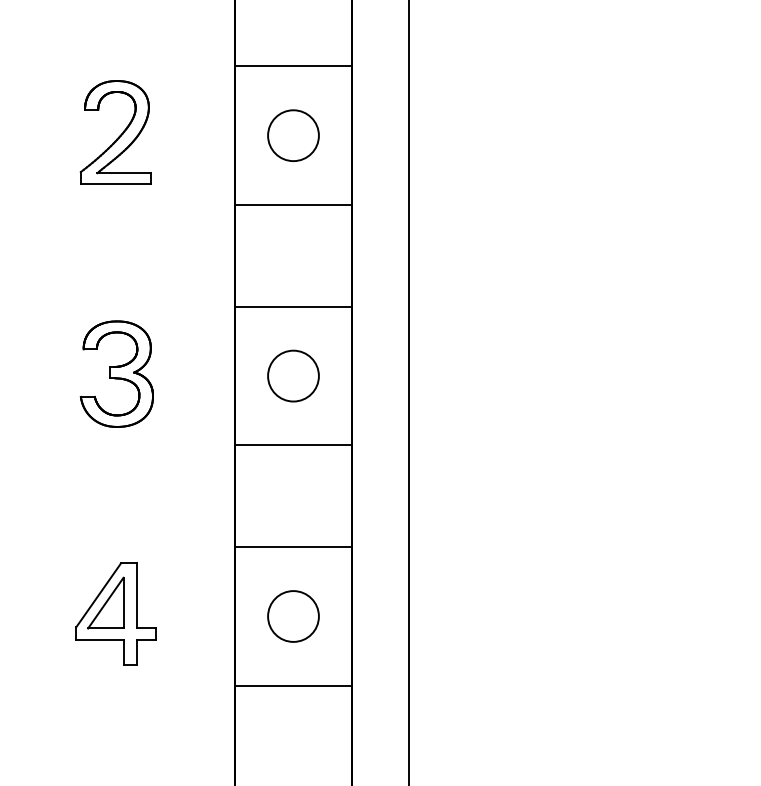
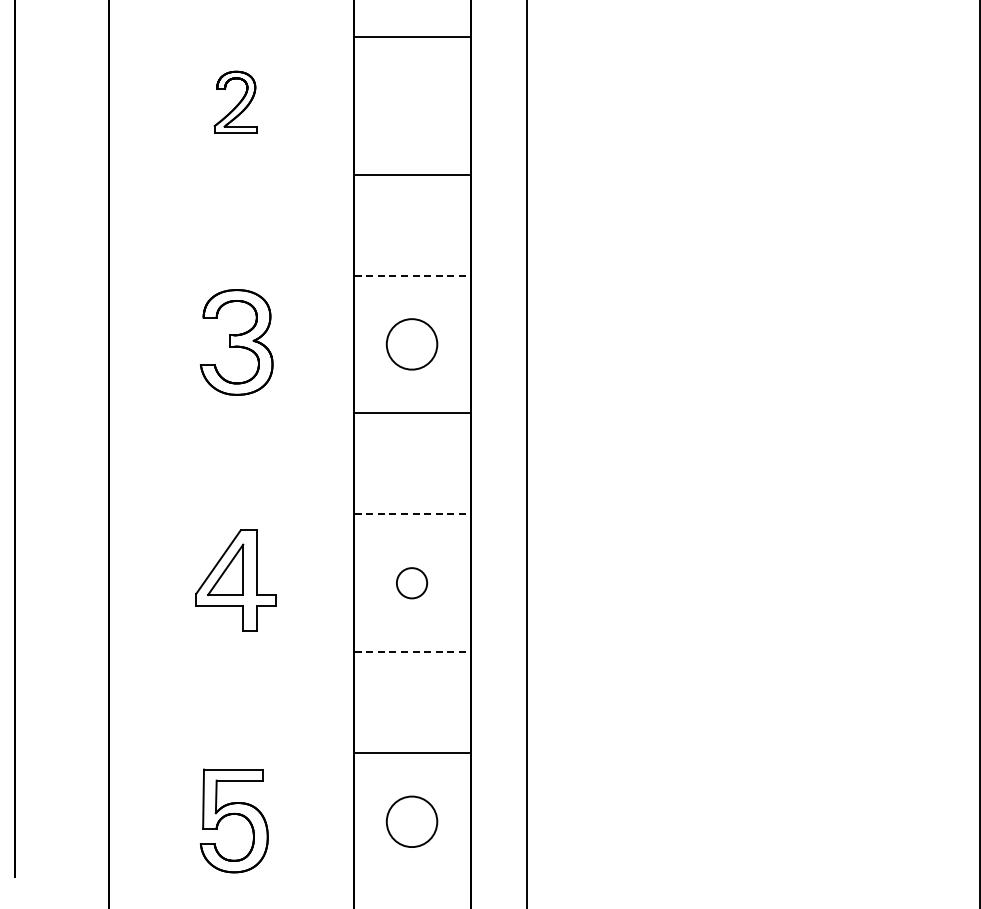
part: (115, 132) -> (235, 102), size x0.6
circle: (292, 135) -> (411, 105), removed
line: (293, 306) -> (412, 275), solid -> dashed
line: (293, 547) -> (412, 514), solid -> dashed
circle: (292, 616) -> (411, 583), size x0.6
line: (293, 685) -> (412, 651), solid -> dashed

